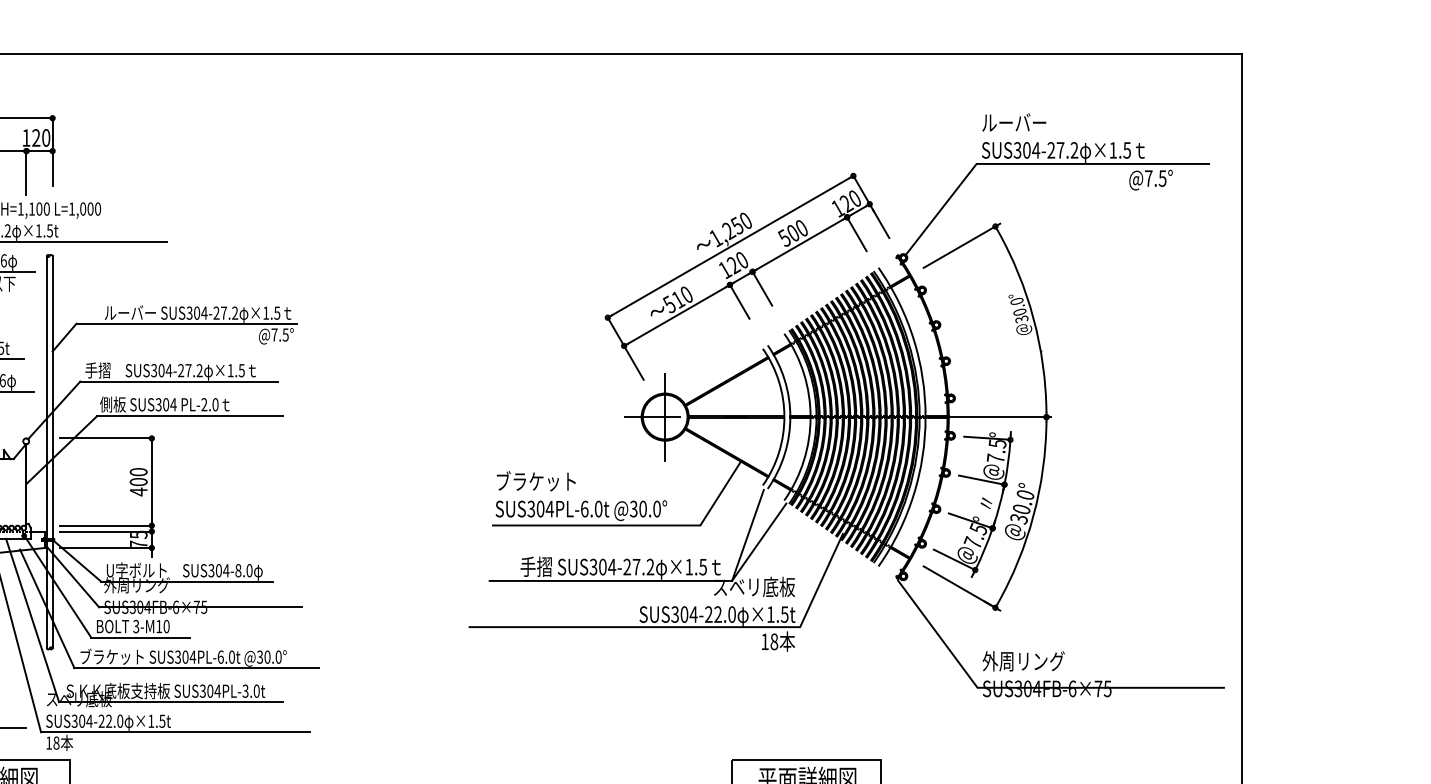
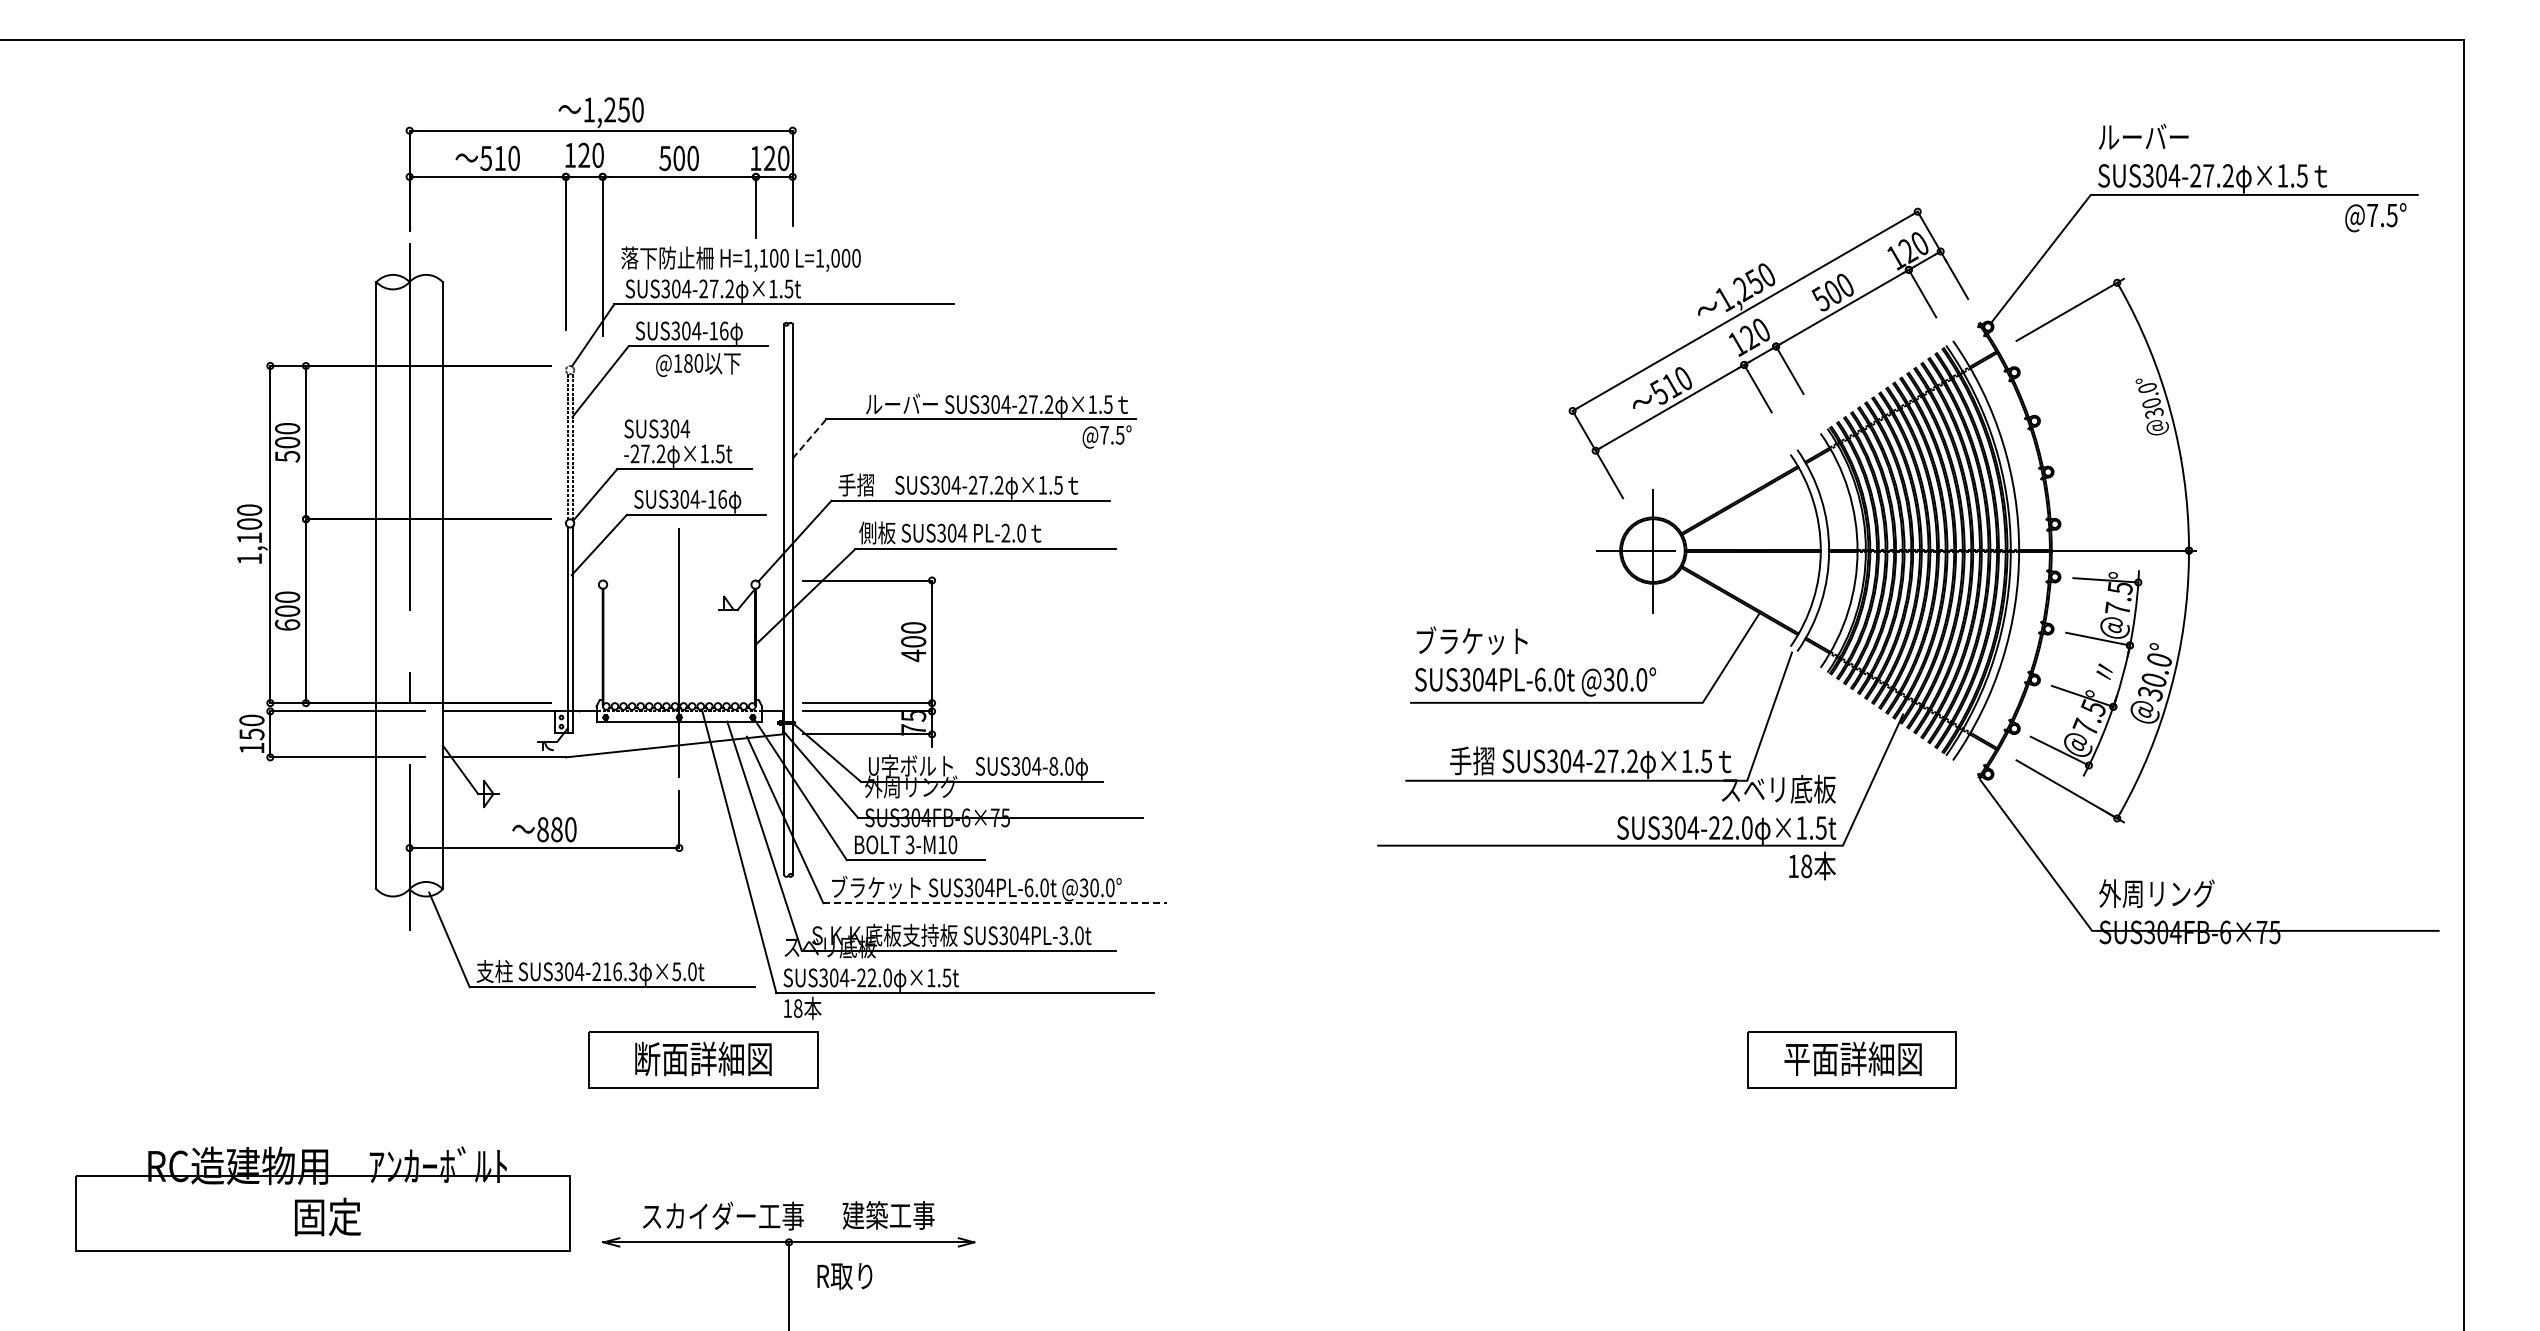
text: (1150, 180) -> (2375, 217), moved
line: (64, 337) -> (809, 438), solid -> dashed
line: (759, 542) -> (1785, 726), removed
line: (196, 668) -> (995, 903), solid -> dashed

